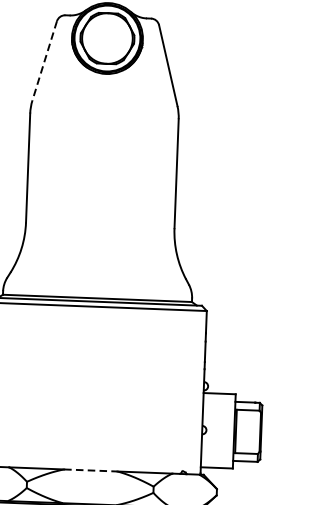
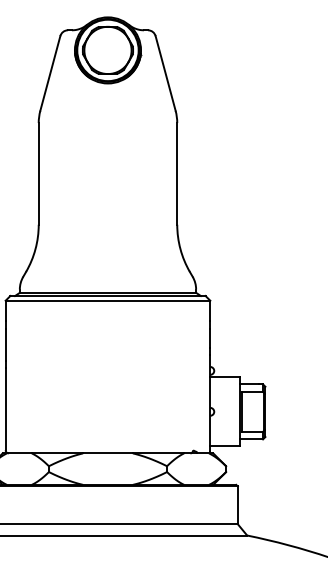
line: (44, 60) -> (50, 73), dashed -> solid
line: (90, 470) -> (107, 453), dashed -> solid

